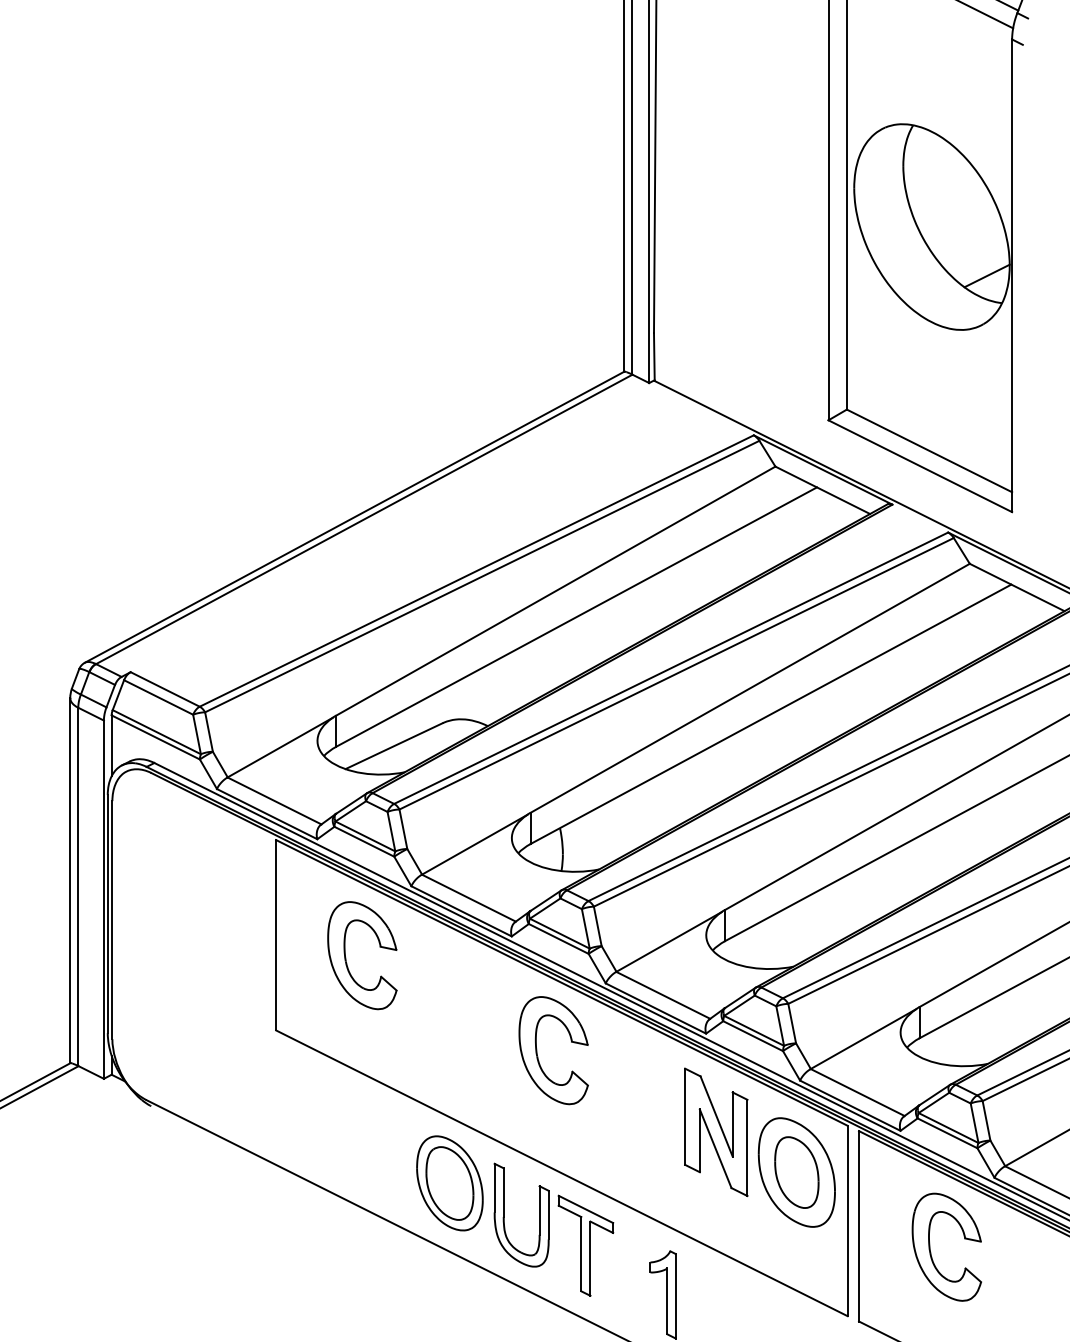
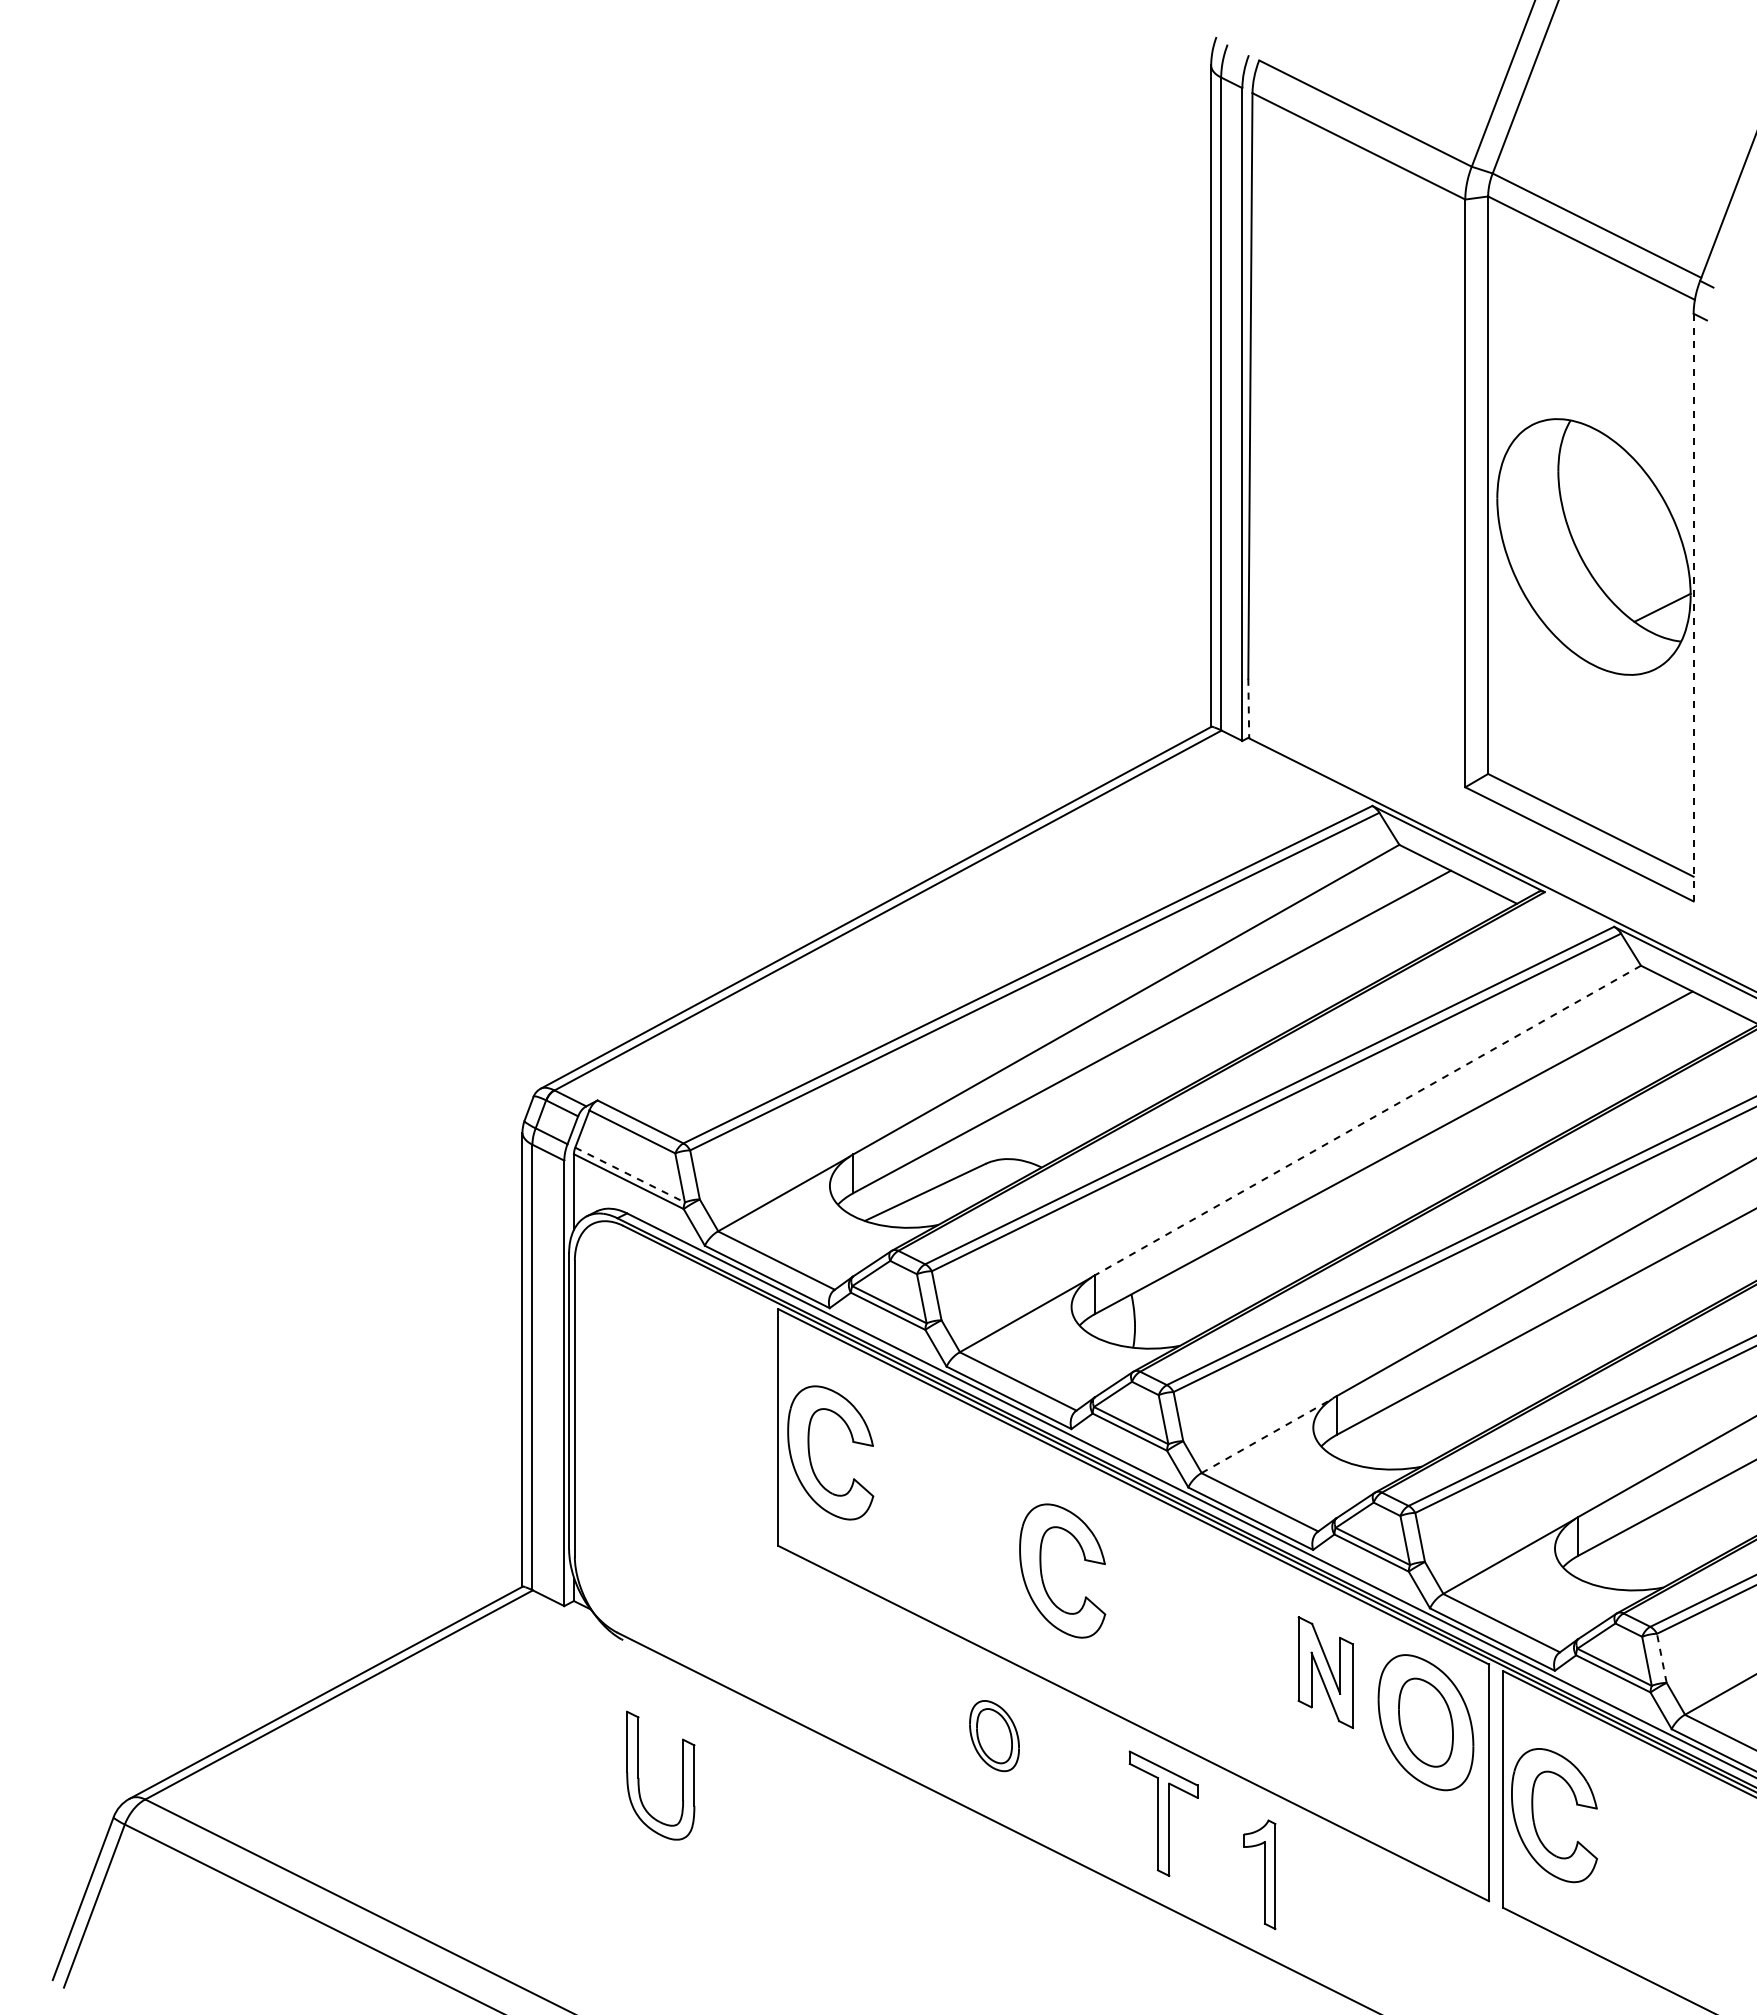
line: (1012, 275) -> (1693, 607), solid -> dashed
line: (654, 356) -> (1248, 708), solid -> dashed
line: (750, 688) -> (1368, 1120), solid -> dashed
line: (157, 732) -> (630, 1175), solid -> dashed
line: (669, 941) -> (1267, 1435), solid -> dashed
part: (346, 956) -> (810, 1454), moved
part: (537, 1052) -> (1042, 1573), moved
line: (986, 1120) -> (1661, 1657), solid -> dashed
part: (716, 1132) -> (1325, 1672), size x0.7
part: (449, 1182) -> (994, 1735), size x0.6
part: (504, 1217) -> (639, 1778), moved
part: (930, 1249) -> (1534, 1818), moved

